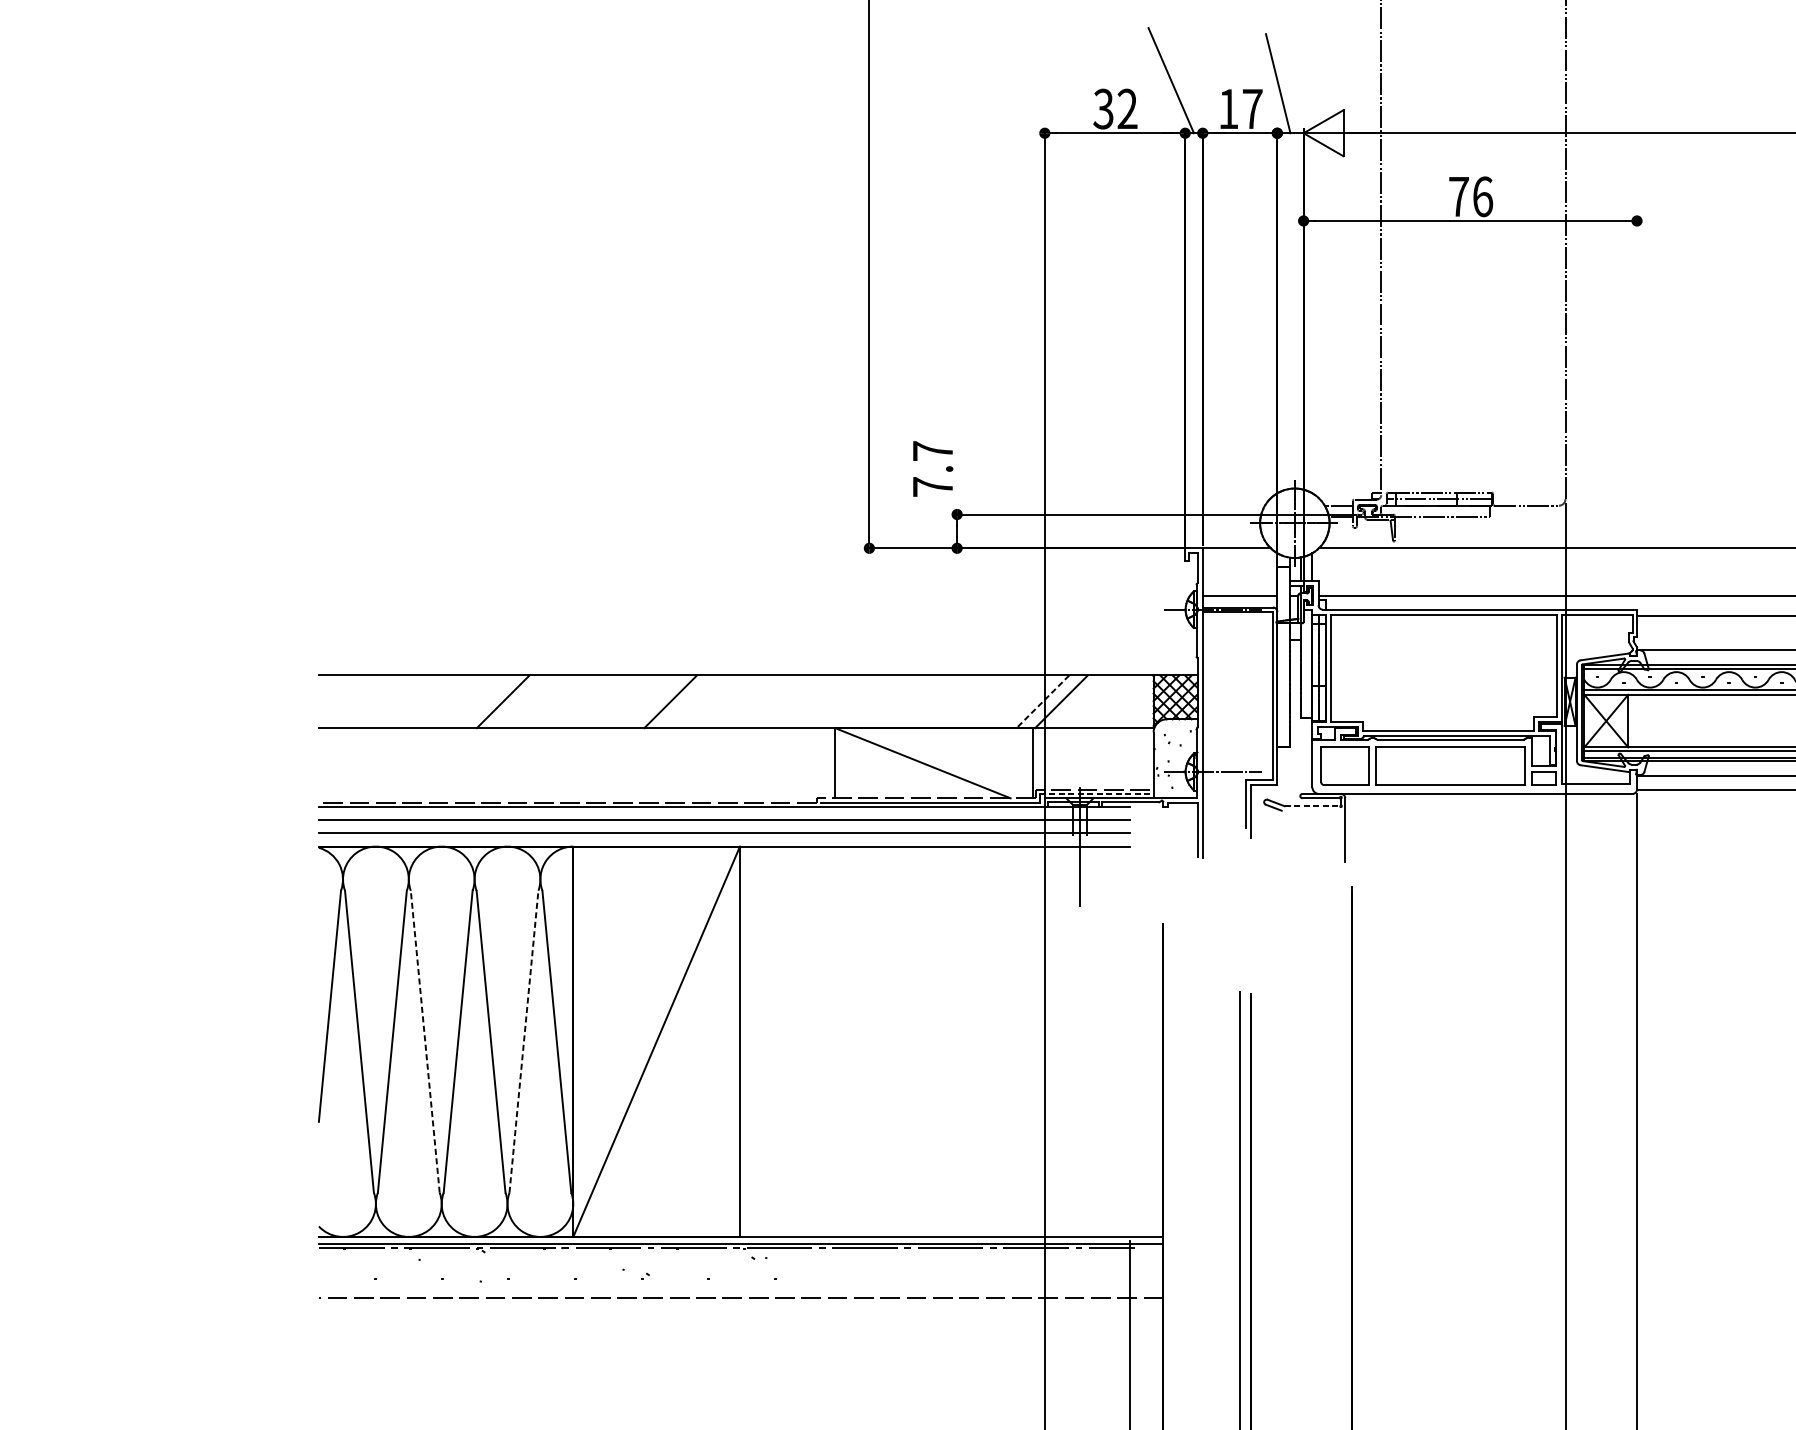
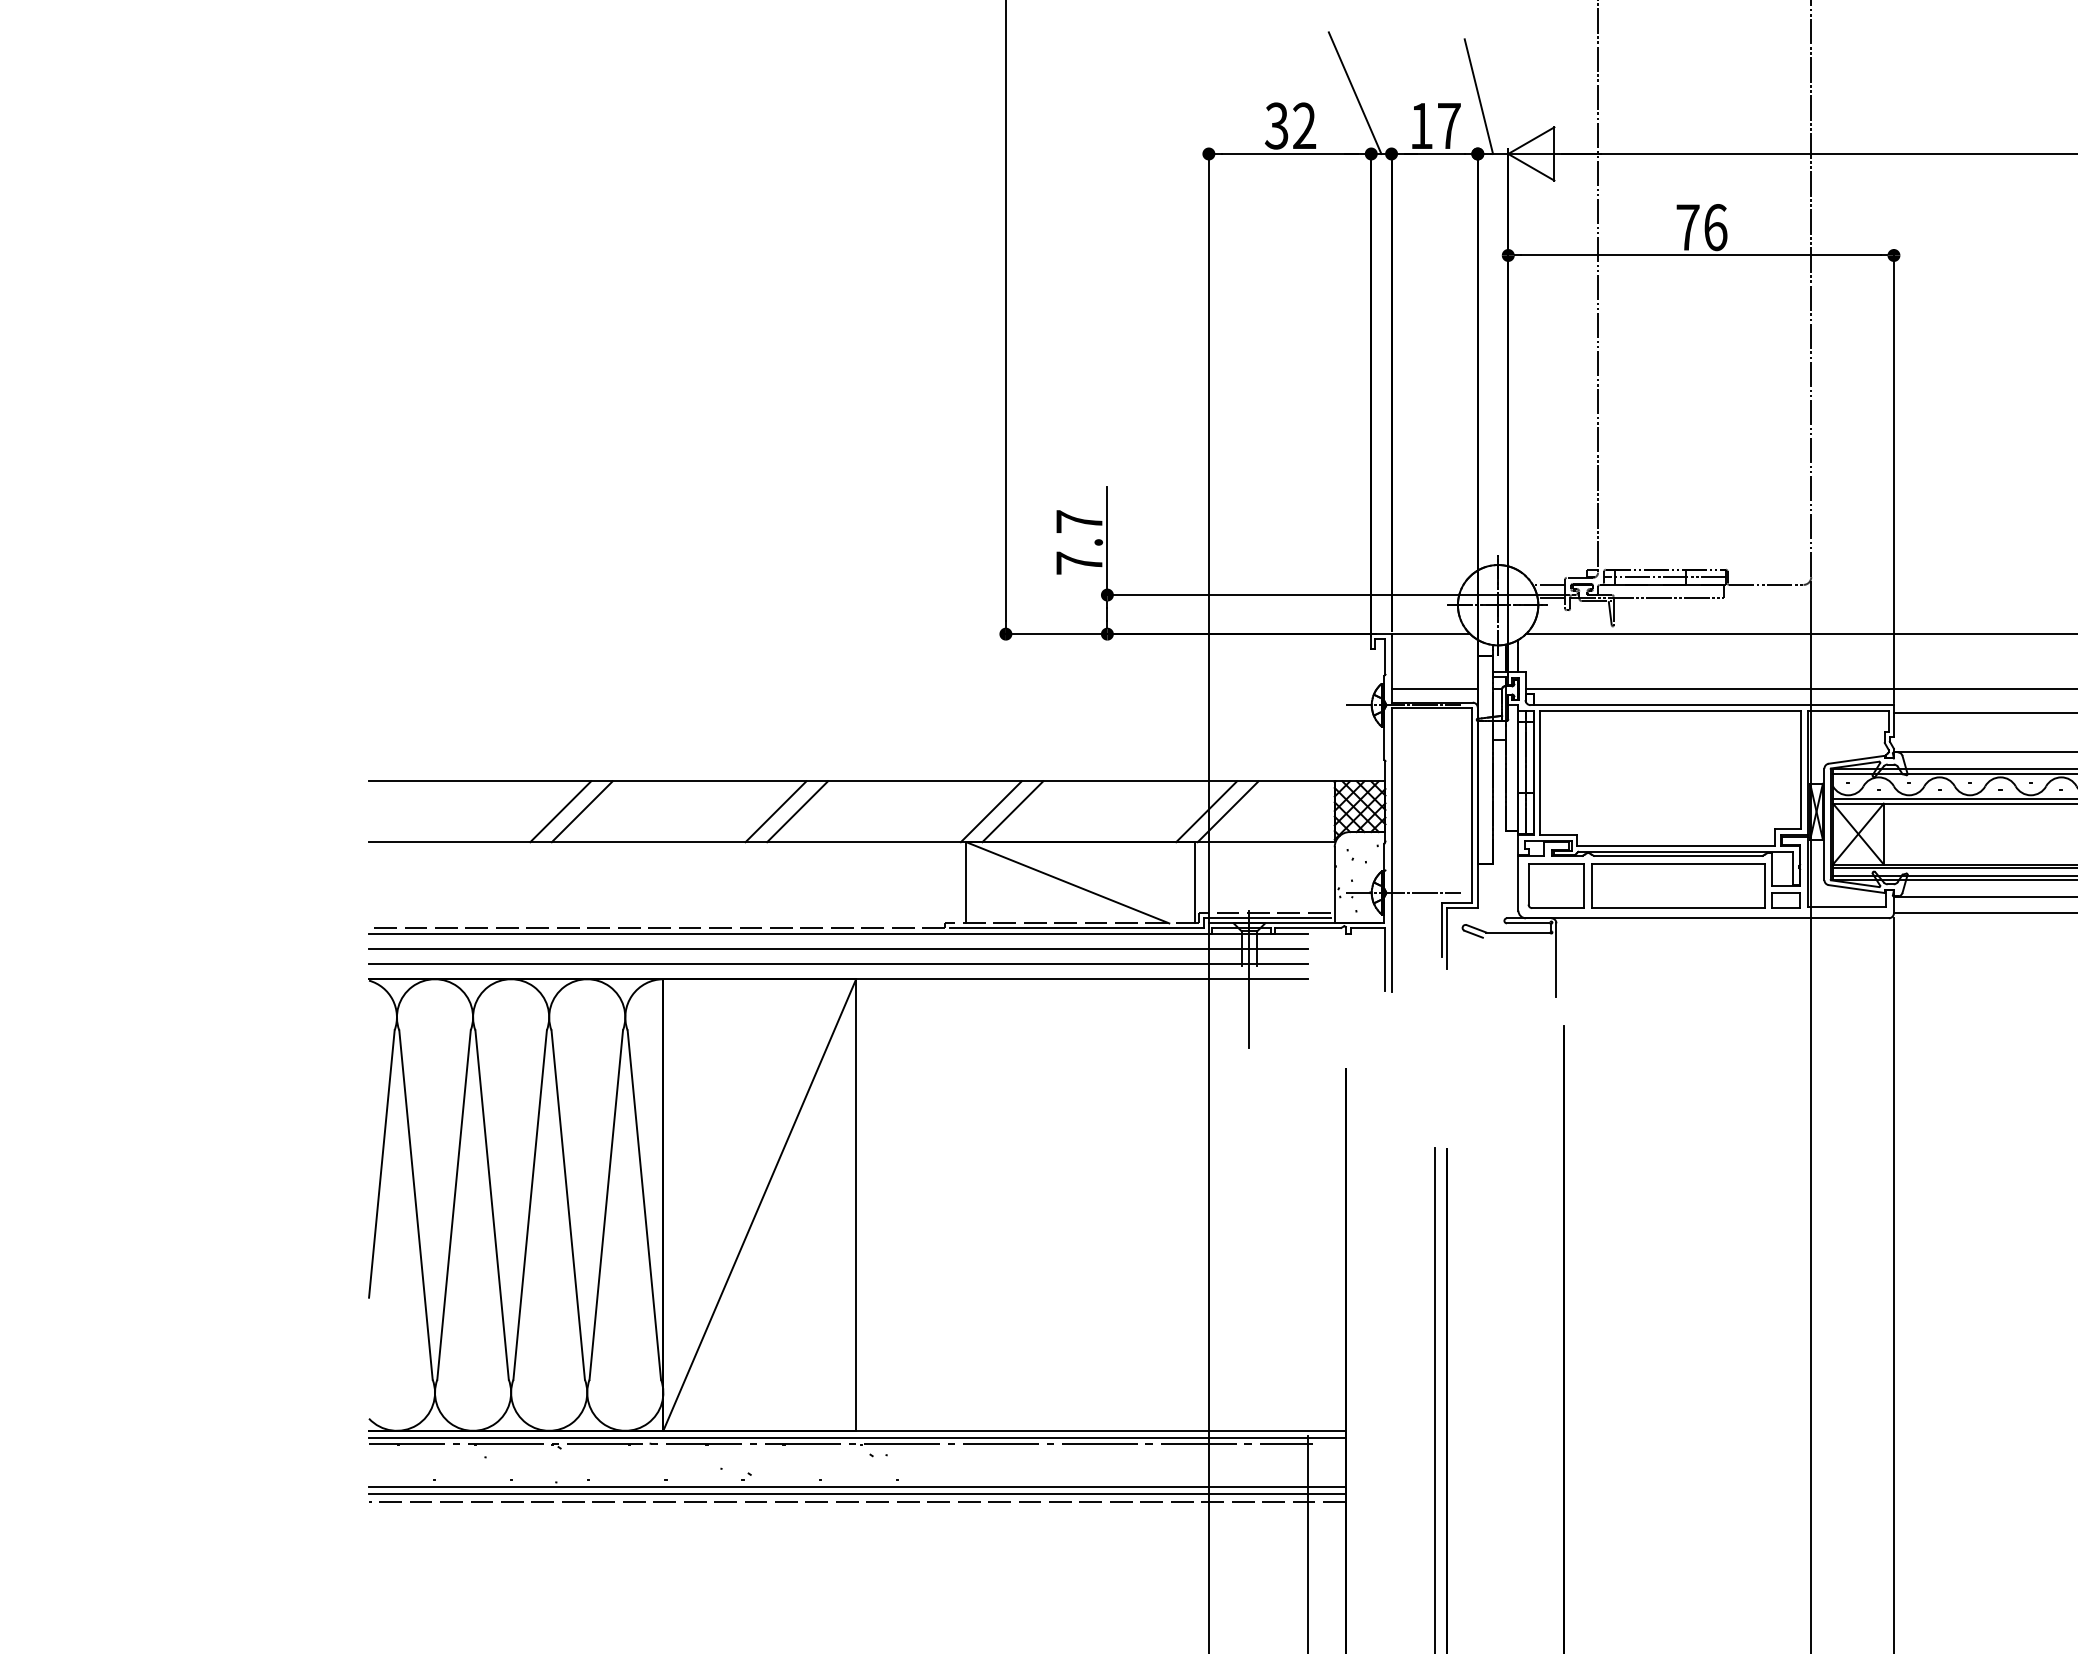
line: (1636, 412) -> (1893, 476), added
line: (957, 467) -> (1107, 540), added
line: (484, 701) -> (560, 811), added
line: (689, 701) -> (797, 811), added
line: (856, 701) -> (990, 811), added
line: (875, 701) -> (1012, 811), added
line: (1042, 702) -> (1206, 812), dashed -> solid
line: (1094, 794) -> (1266, 918), dashed -> solid
line: (1311, 806) -> (1517, 932), dashed -> solid
line: (425, 1041) -> (492, 1204), dashed -> solid
line: (524, 1042) -> (606, 1205), dashed -> solid
line: (741, 1285) -> (857, 1486), added
line: (741, 1291) -> (857, 1494), added

